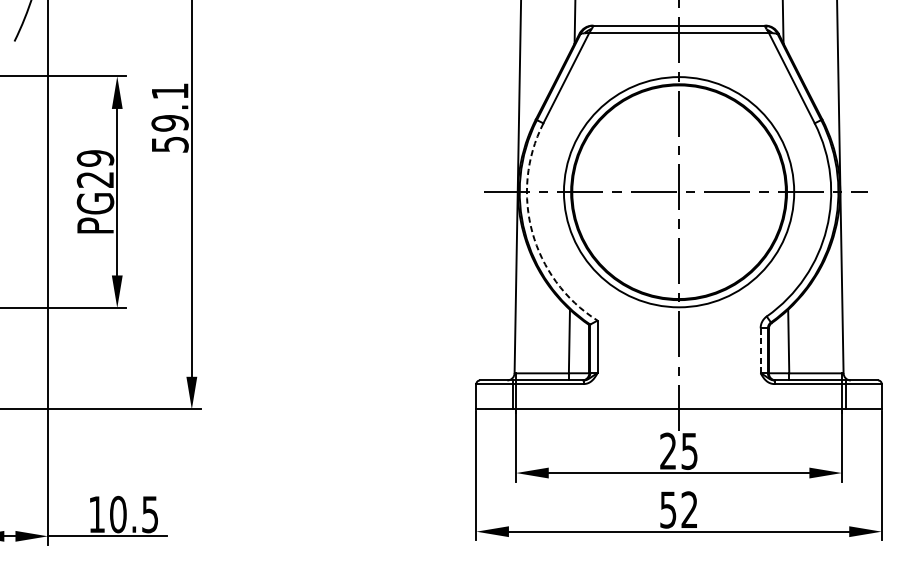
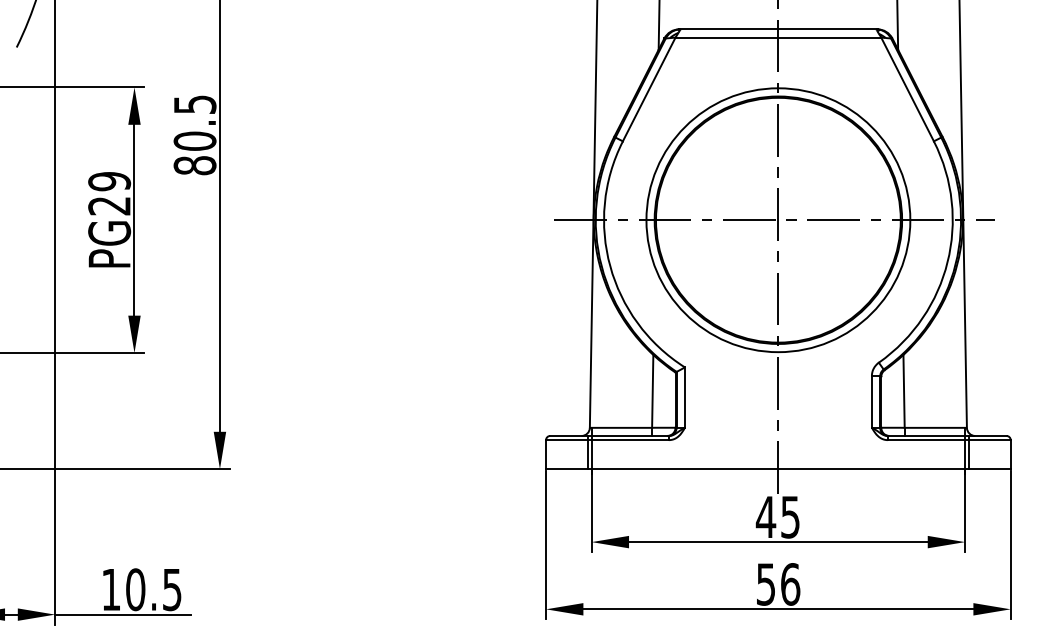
text: (169, 118) -> (194, 135), 59.1 -> 80.5
arc: (532, 232) -> (610, 266), dashed -> solid
line: (760, 351) -> (871, 402), dashed -> solid
text: (667, 450) -> (765, 516), 25 -> 45
text: (689, 510) -> (790, 584), 52 -> 56

